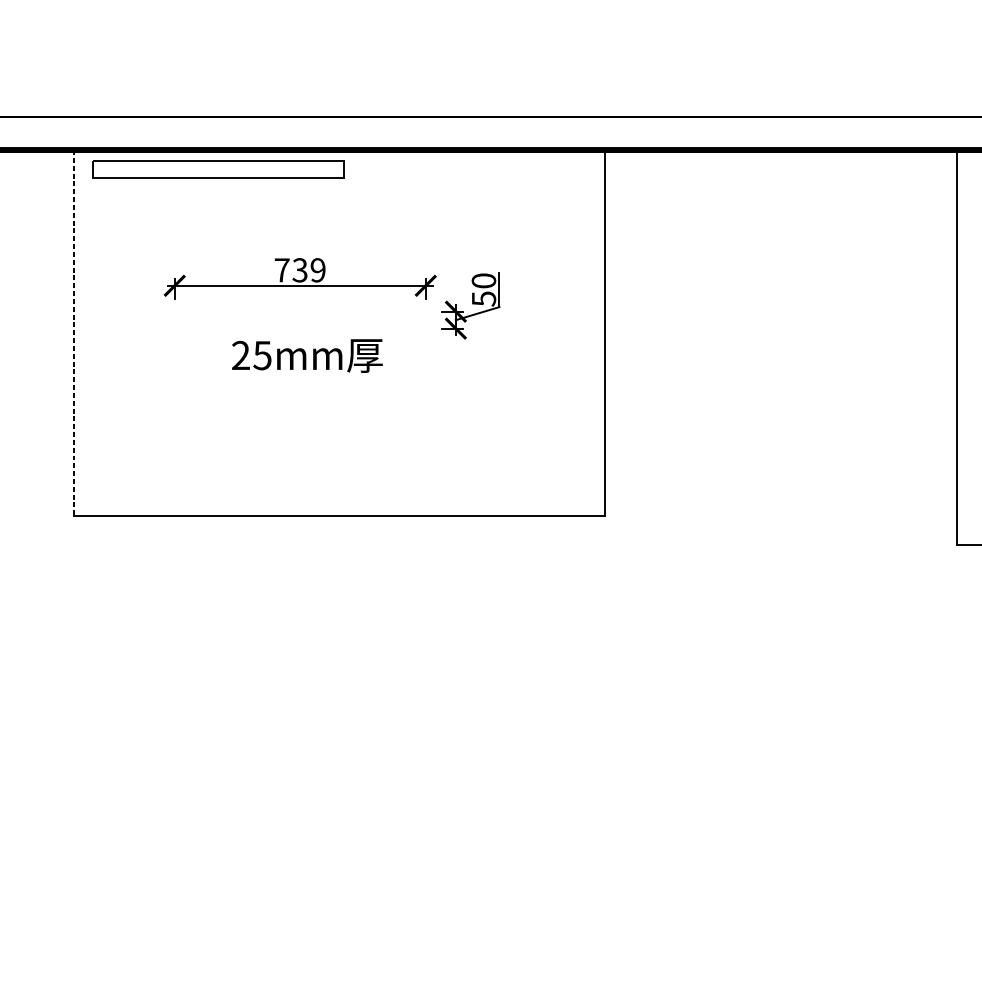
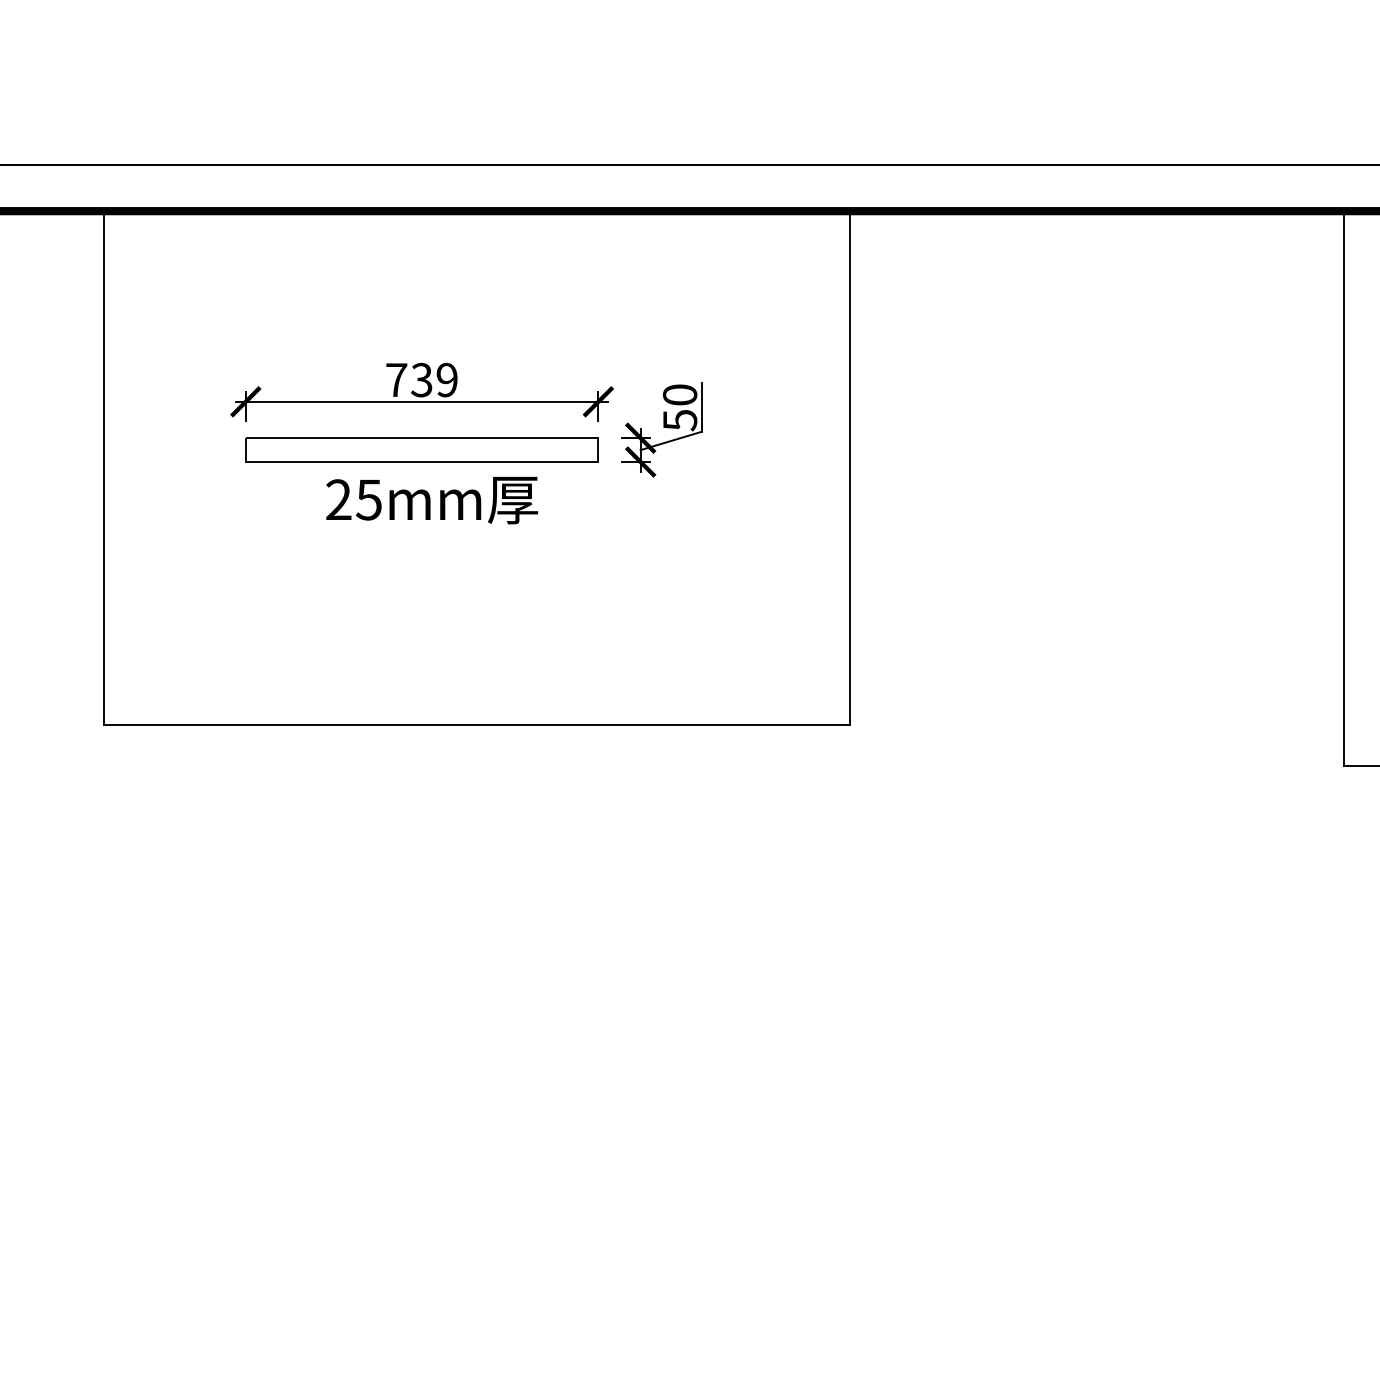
part: (217, 169) -> (421, 449), moved
line: (73, 333) -> (103, 468), dashed -> solid

